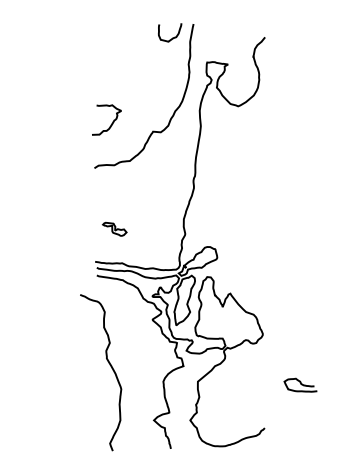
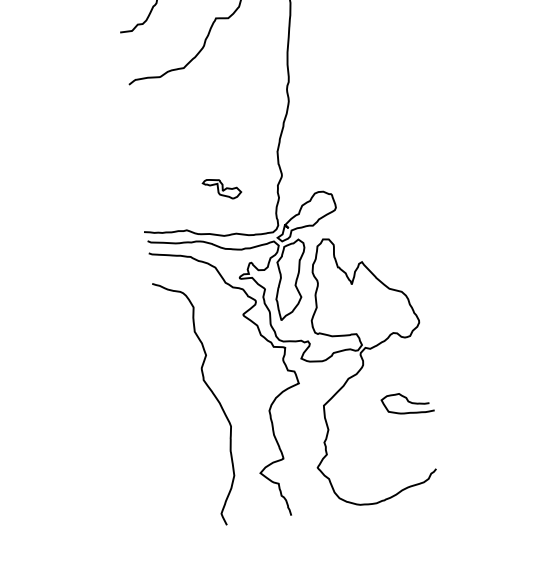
part: (114, 228) -> (221, 187), moved
curve: (109, 365) -> (208, 390), moved
curve: (300, 384) -> (407, 402), moved

